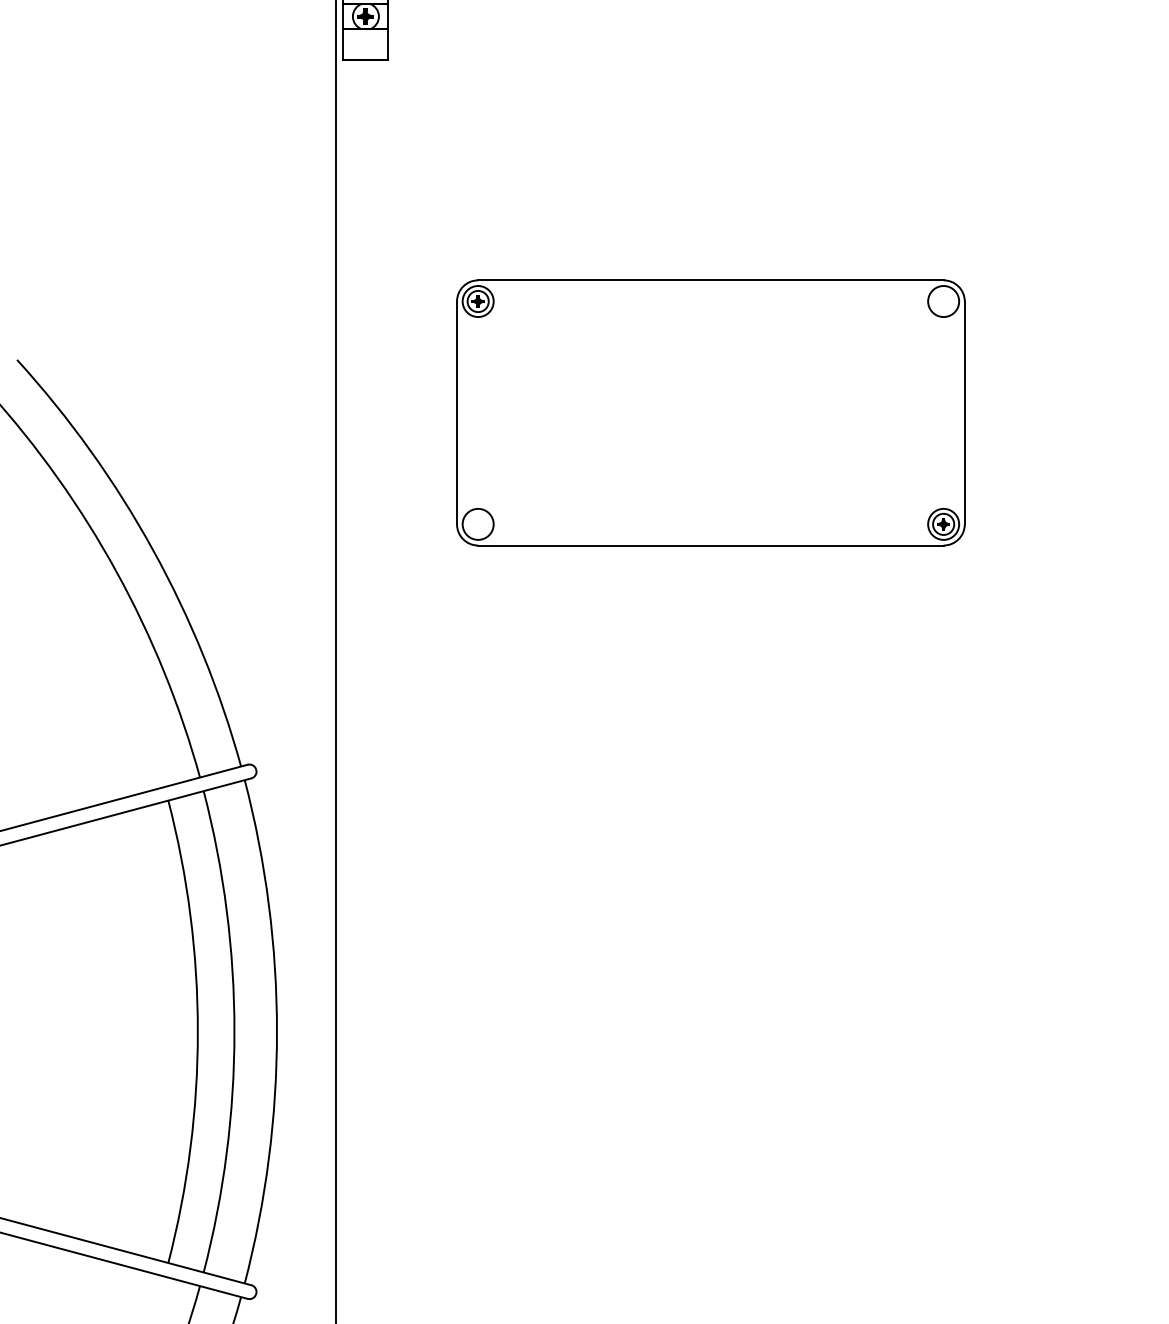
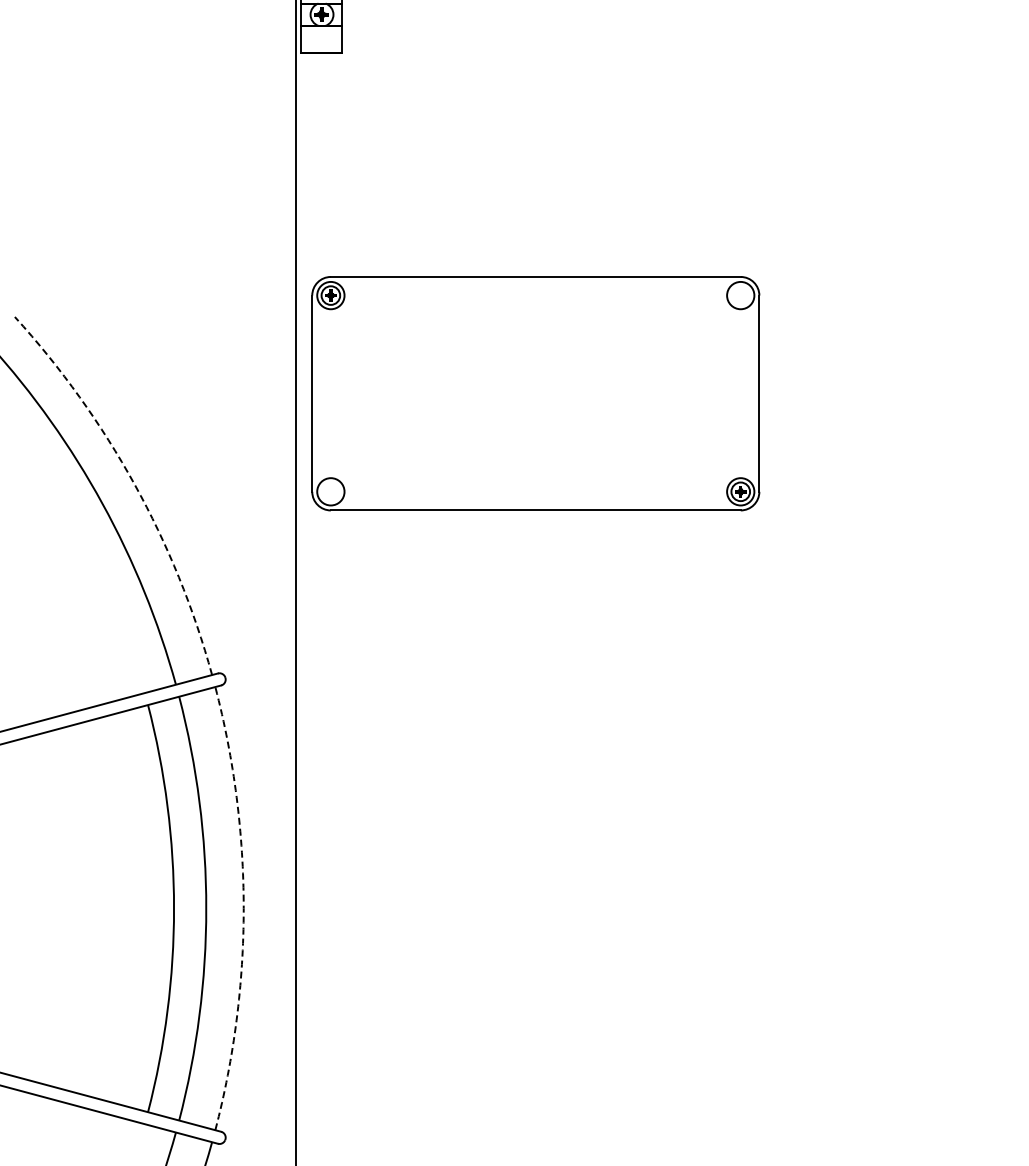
part: (710, 412) -> (535, 393), moved
arc: (152, 550) -> (134, 484), solid -> dashed
arc: (276, 1031) -> (243, 908), solid -> dashed

